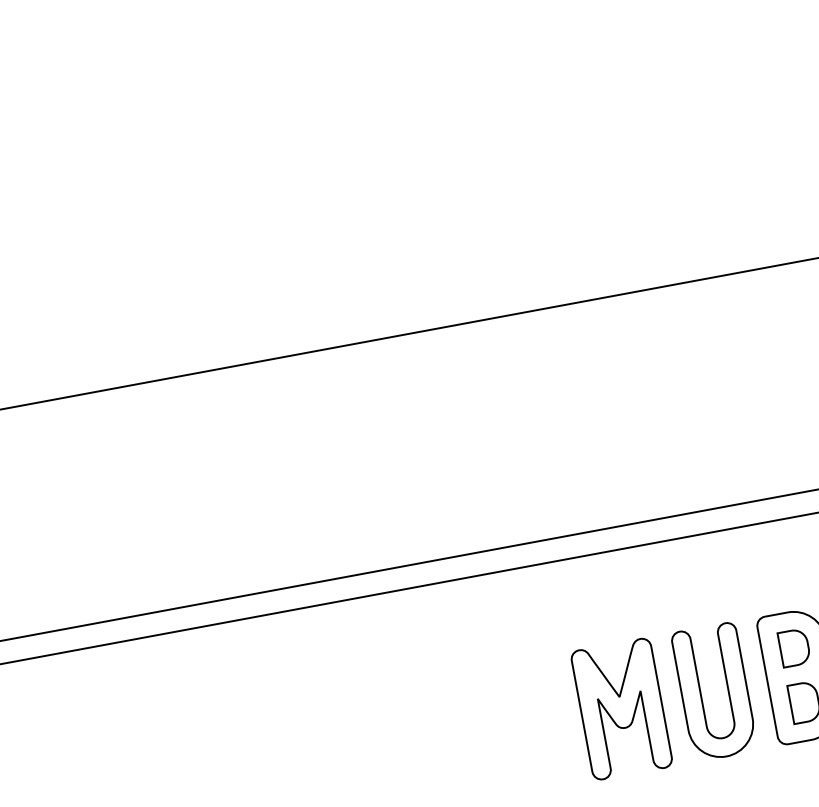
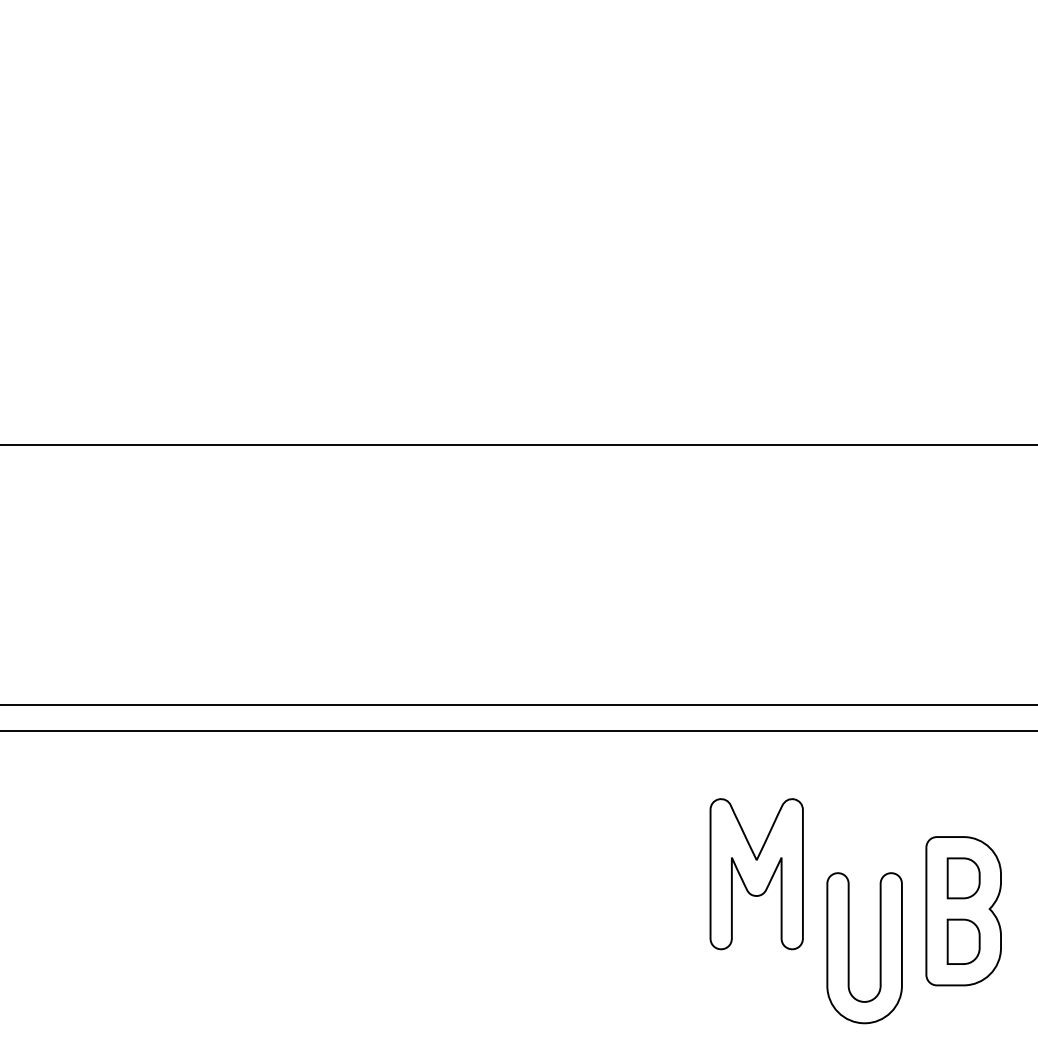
part: (701, 694) -> (849, 948), moved
part: (621, 709) -> (756, 874), moved

